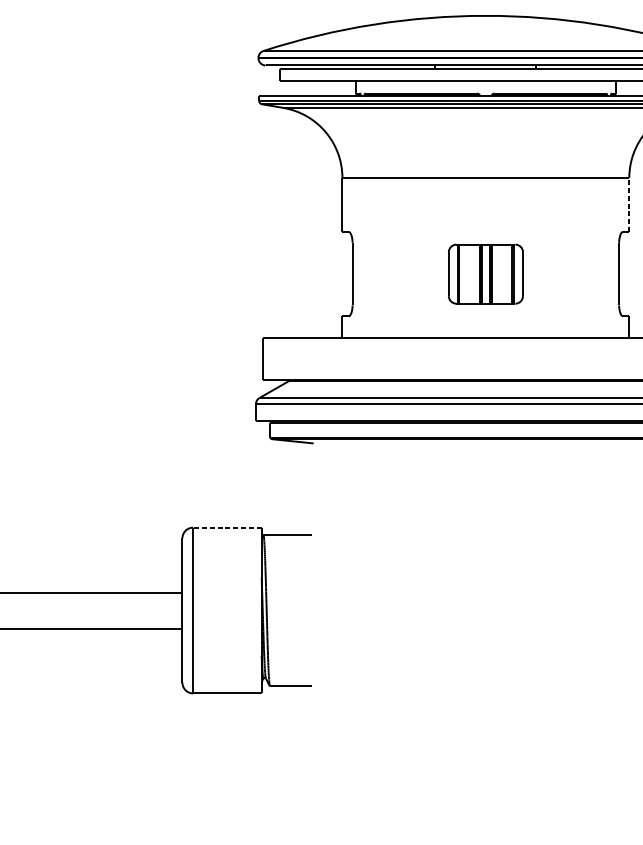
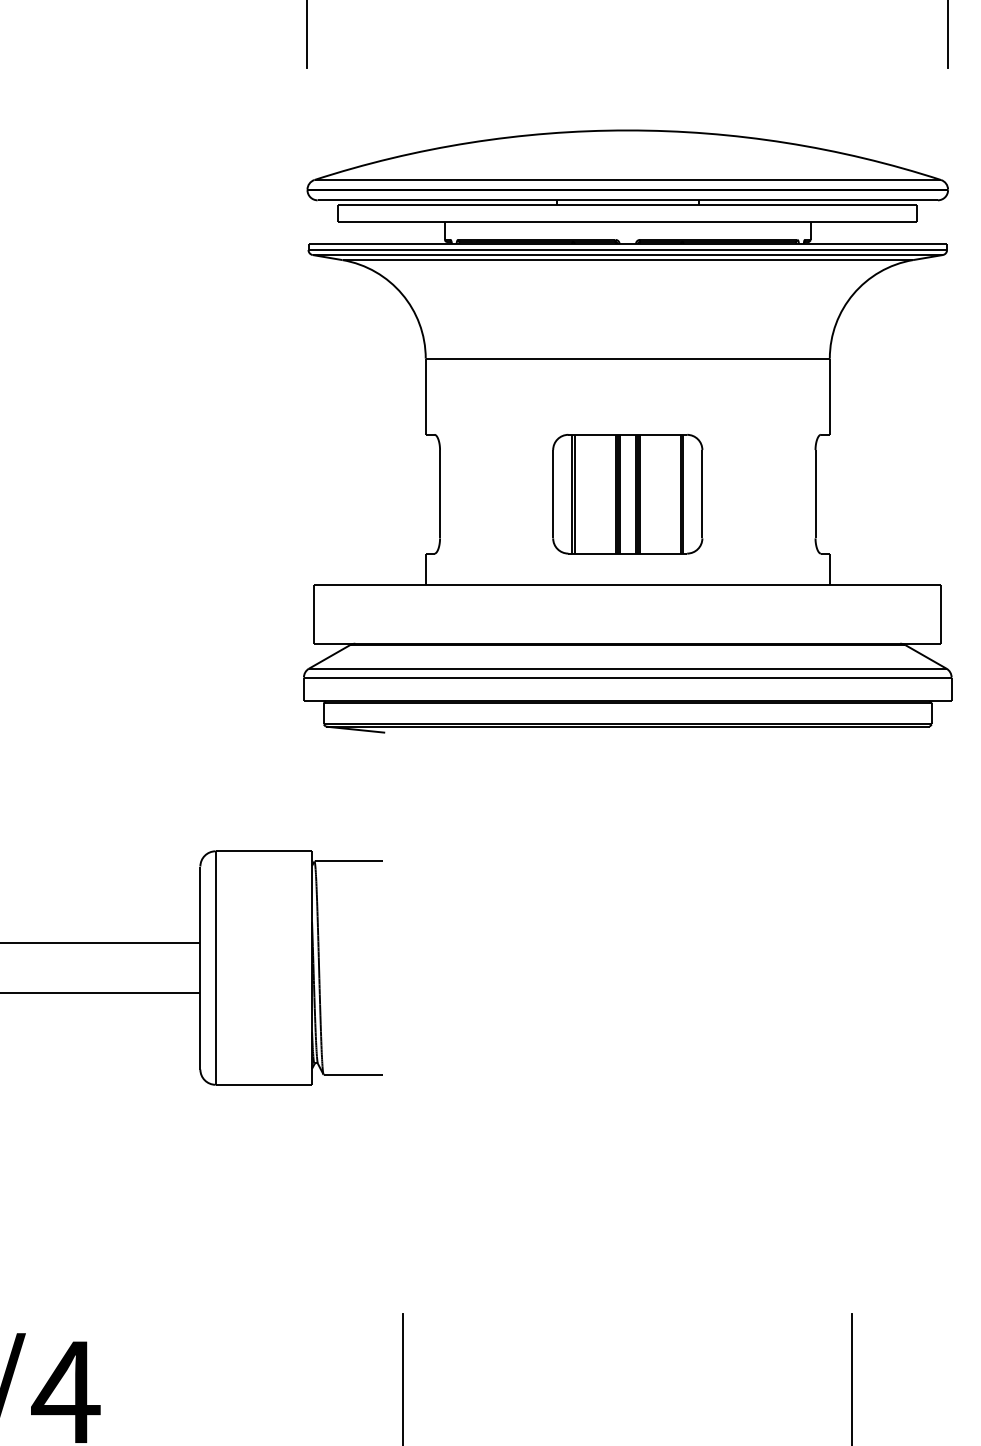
line: (629, 204) -> (829, 396), dashed -> solid
part: (485, 274) -> (627, 494), size x1.43
line: (227, 527) -> (263, 851), dashed -> solid

